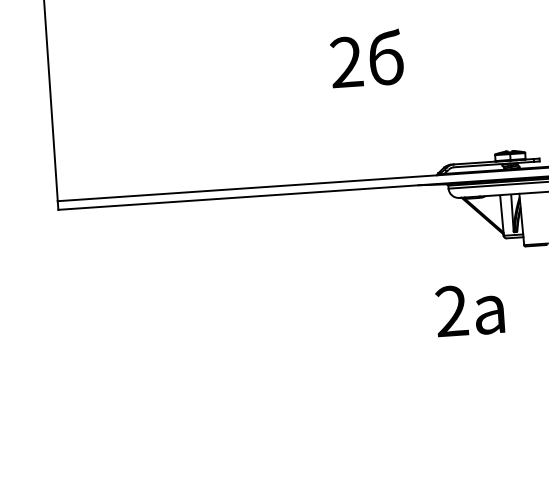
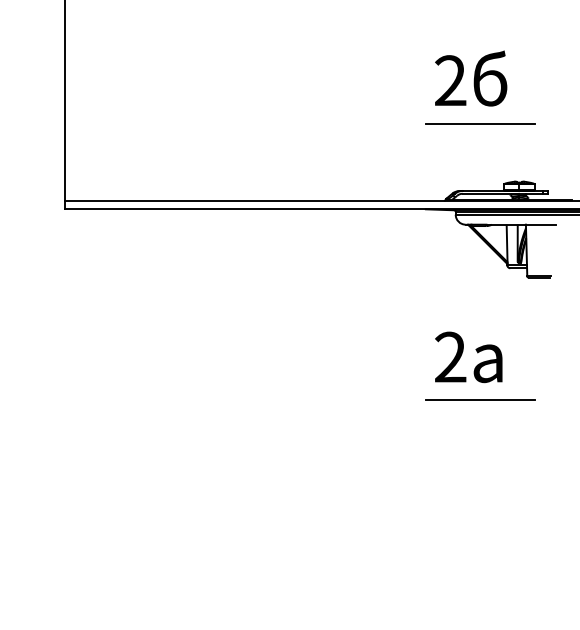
text: (367, 58) -> (471, 78), moved
line: (467, 95) -> (480, 123), added
text: (469, 310) -> (468, 357), moved
line: (485, 372) -> (480, 400), added

